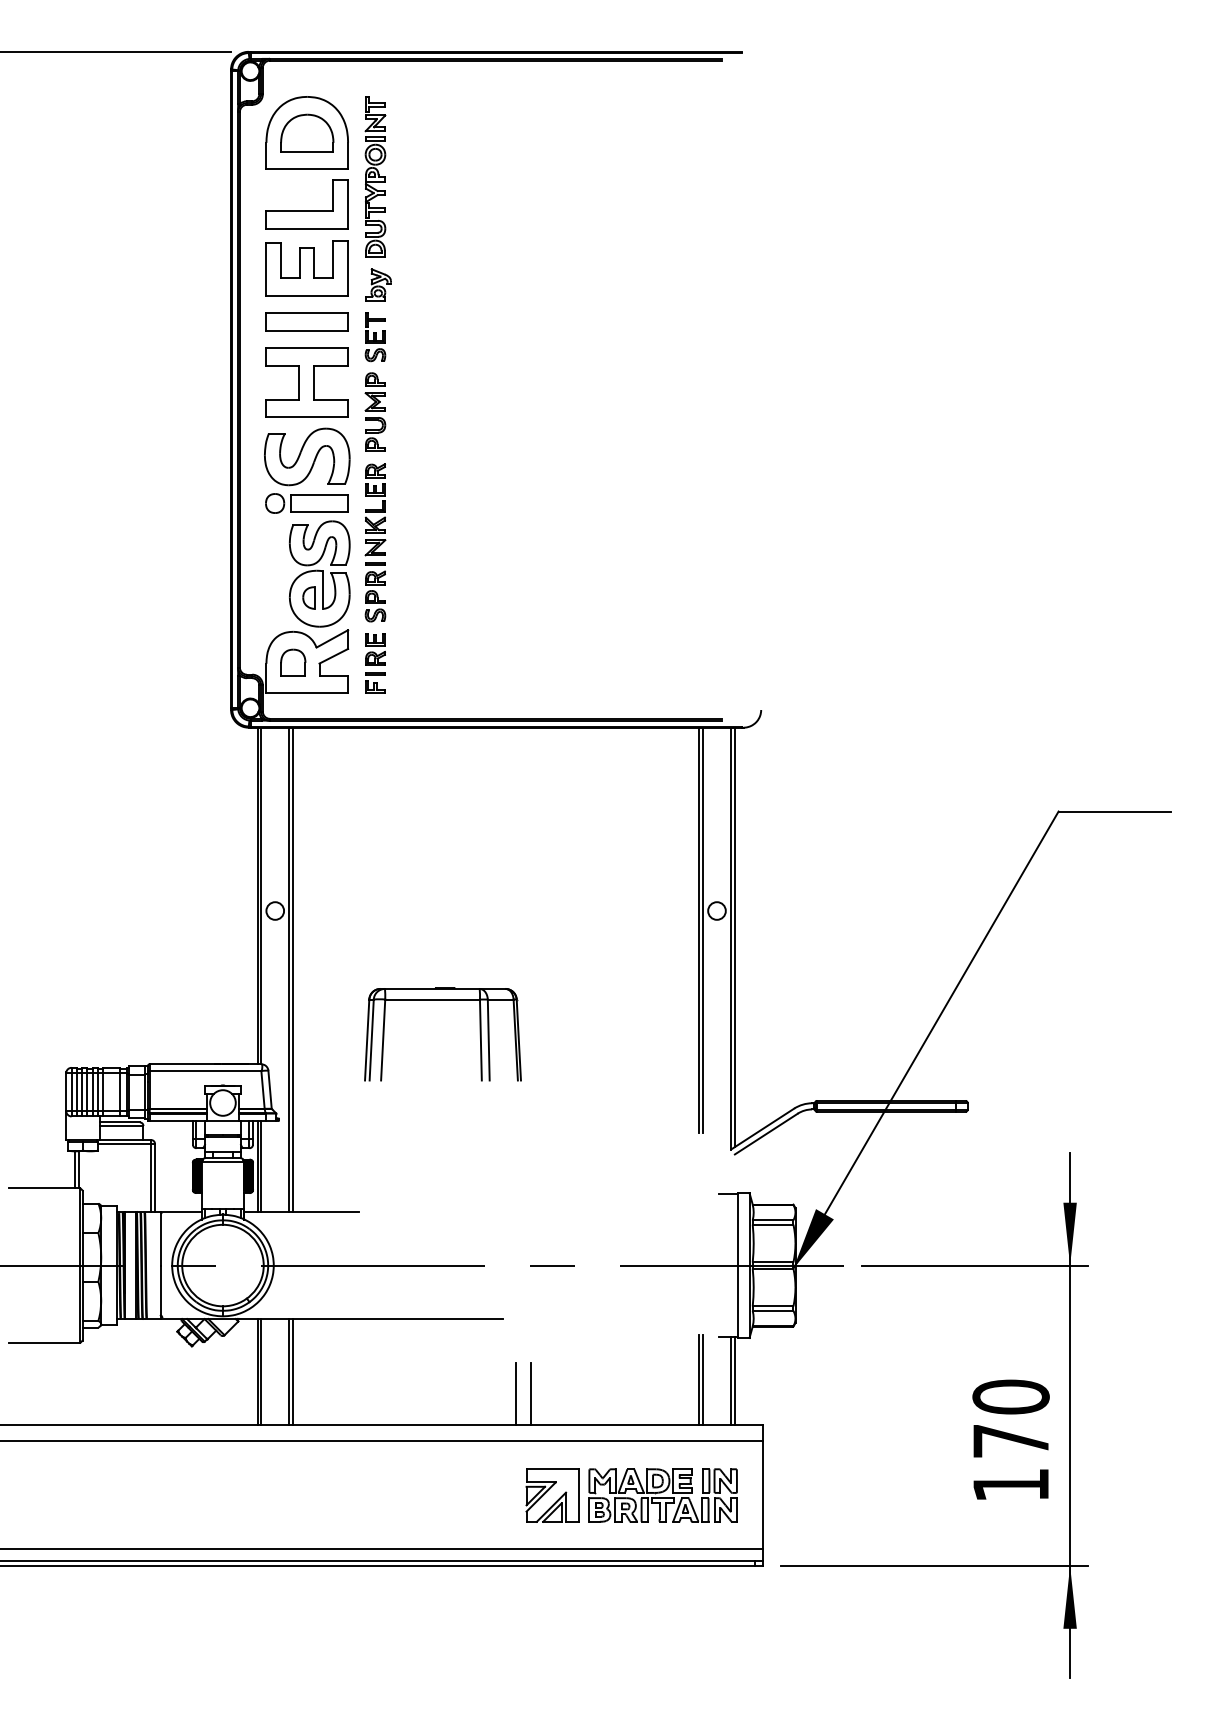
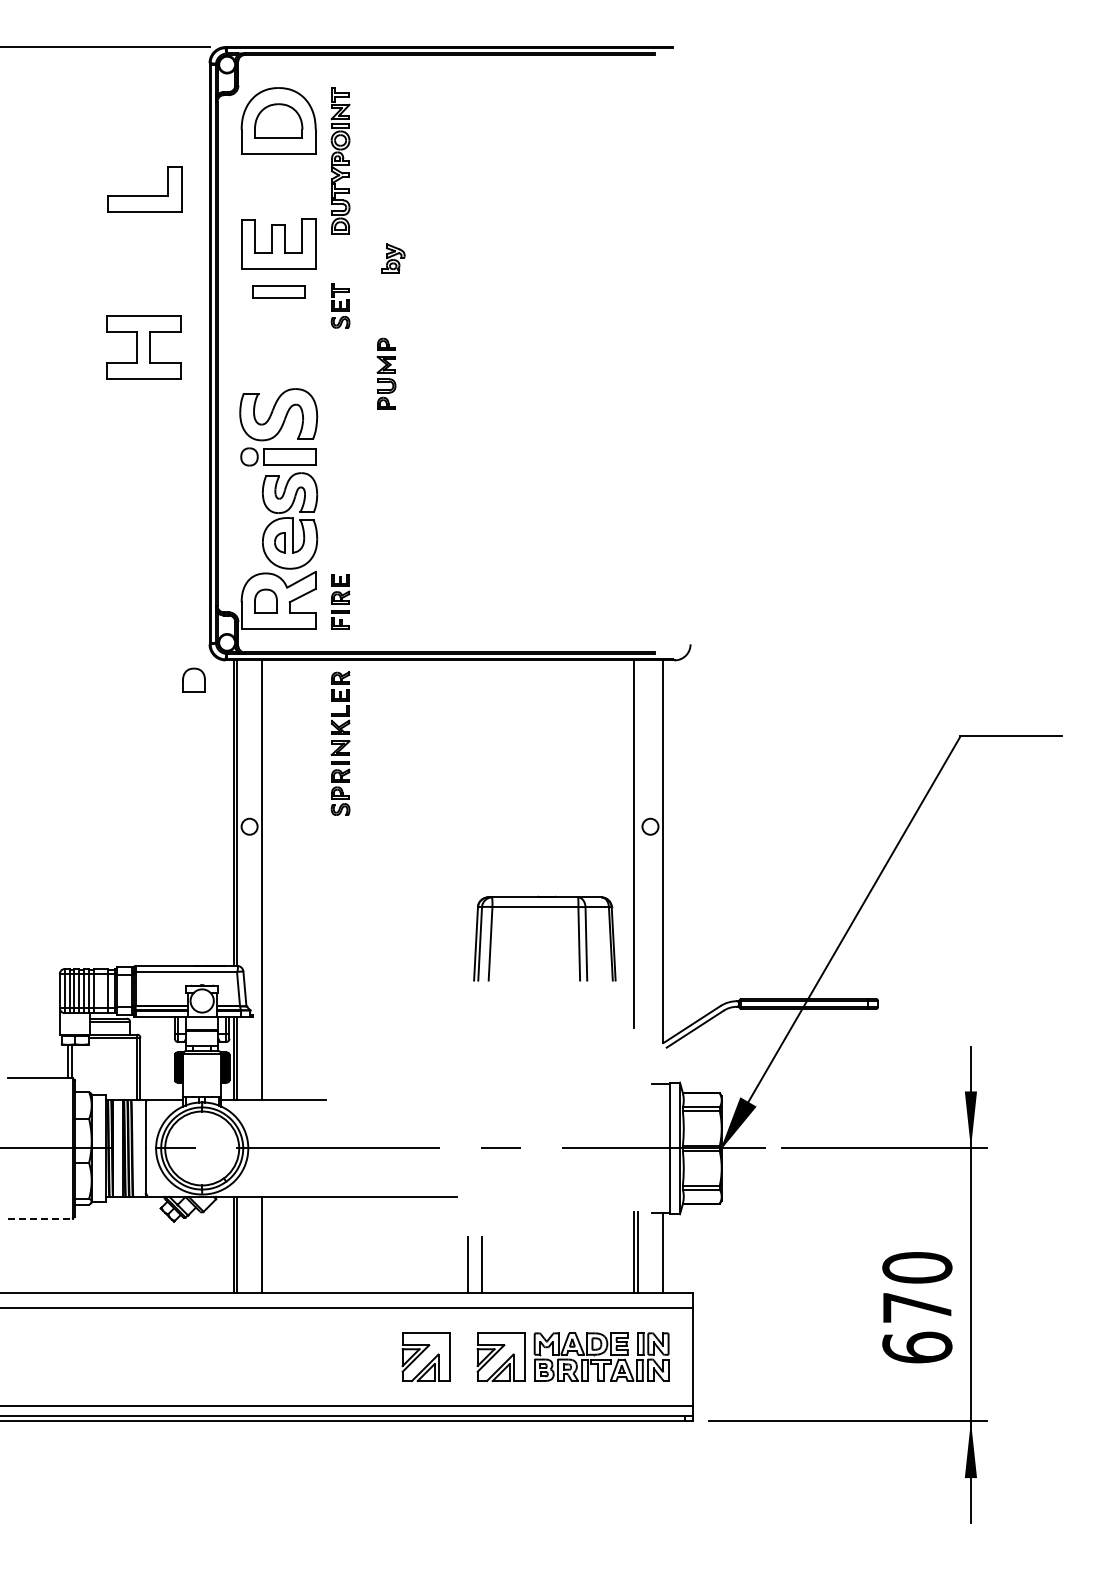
part: (307, 204) -> (144, 189), moved
part: (378, 284) -> (393, 258), moved
part: (307, 321) -> (278, 291), size x0.7
part: (307, 382) -> (143, 347), moved
part: (375, 411) -> (386, 373), moved
part: (375, 542) -> (340, 743), moved
part: (213, 748) -> (193, 679), added
line: (702, 929) -> (637, 843), removed
line: (734, 937) -> (666, 850), removed
line: (292, 969) -> (265, 879), removed
part: (442, 999) -> (544, 907), moved
line: (45, 1342) -> (41, 1218), solid -> dashed
line: (292, 1371) -> (265, 1244), removed
line: (734, 1380) -> (666, 1252), removed
text: (1011, 1484) -> (917, 1347), 170 -> 670
part: (469, 1495) -> (425, 1357), added

